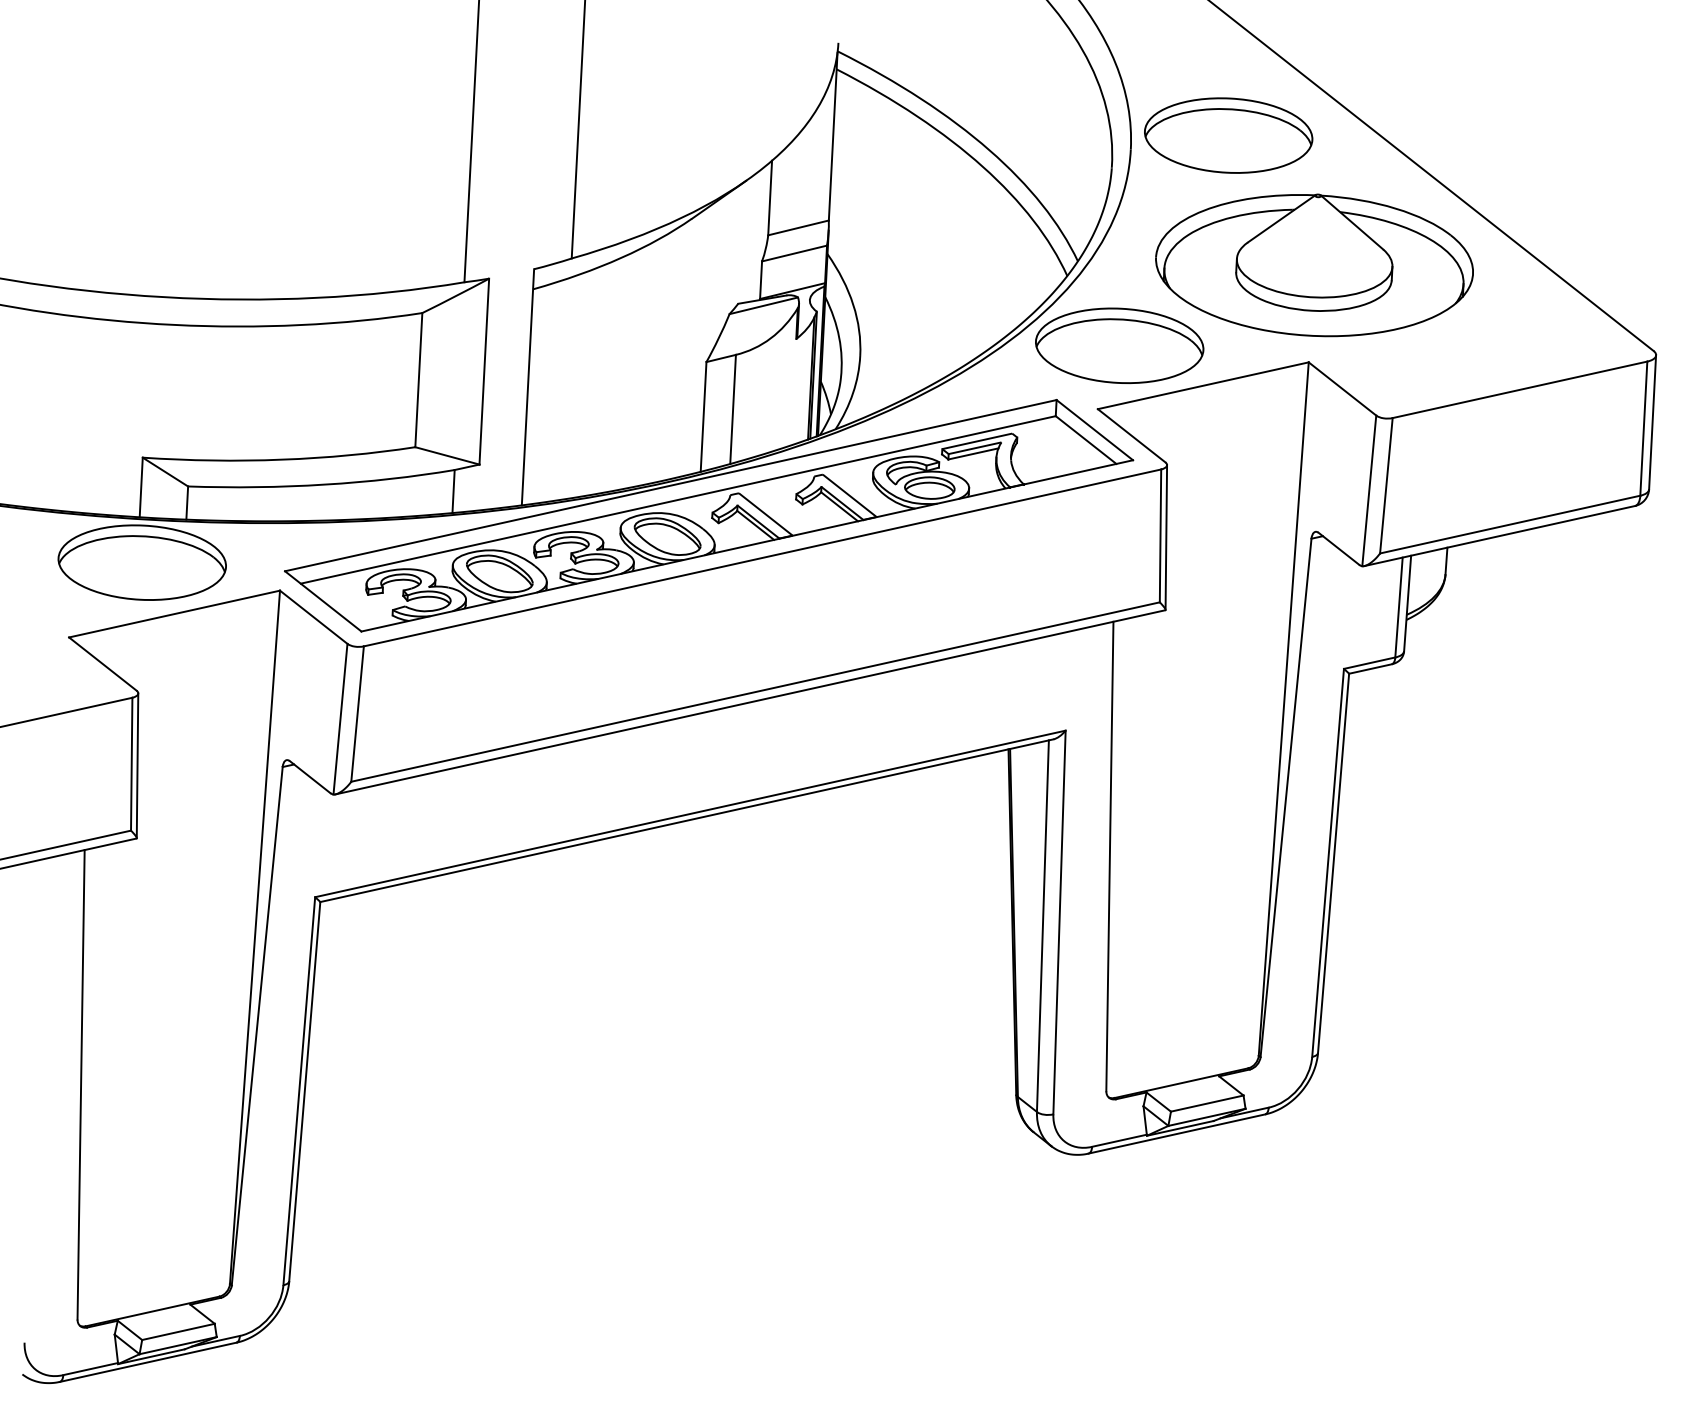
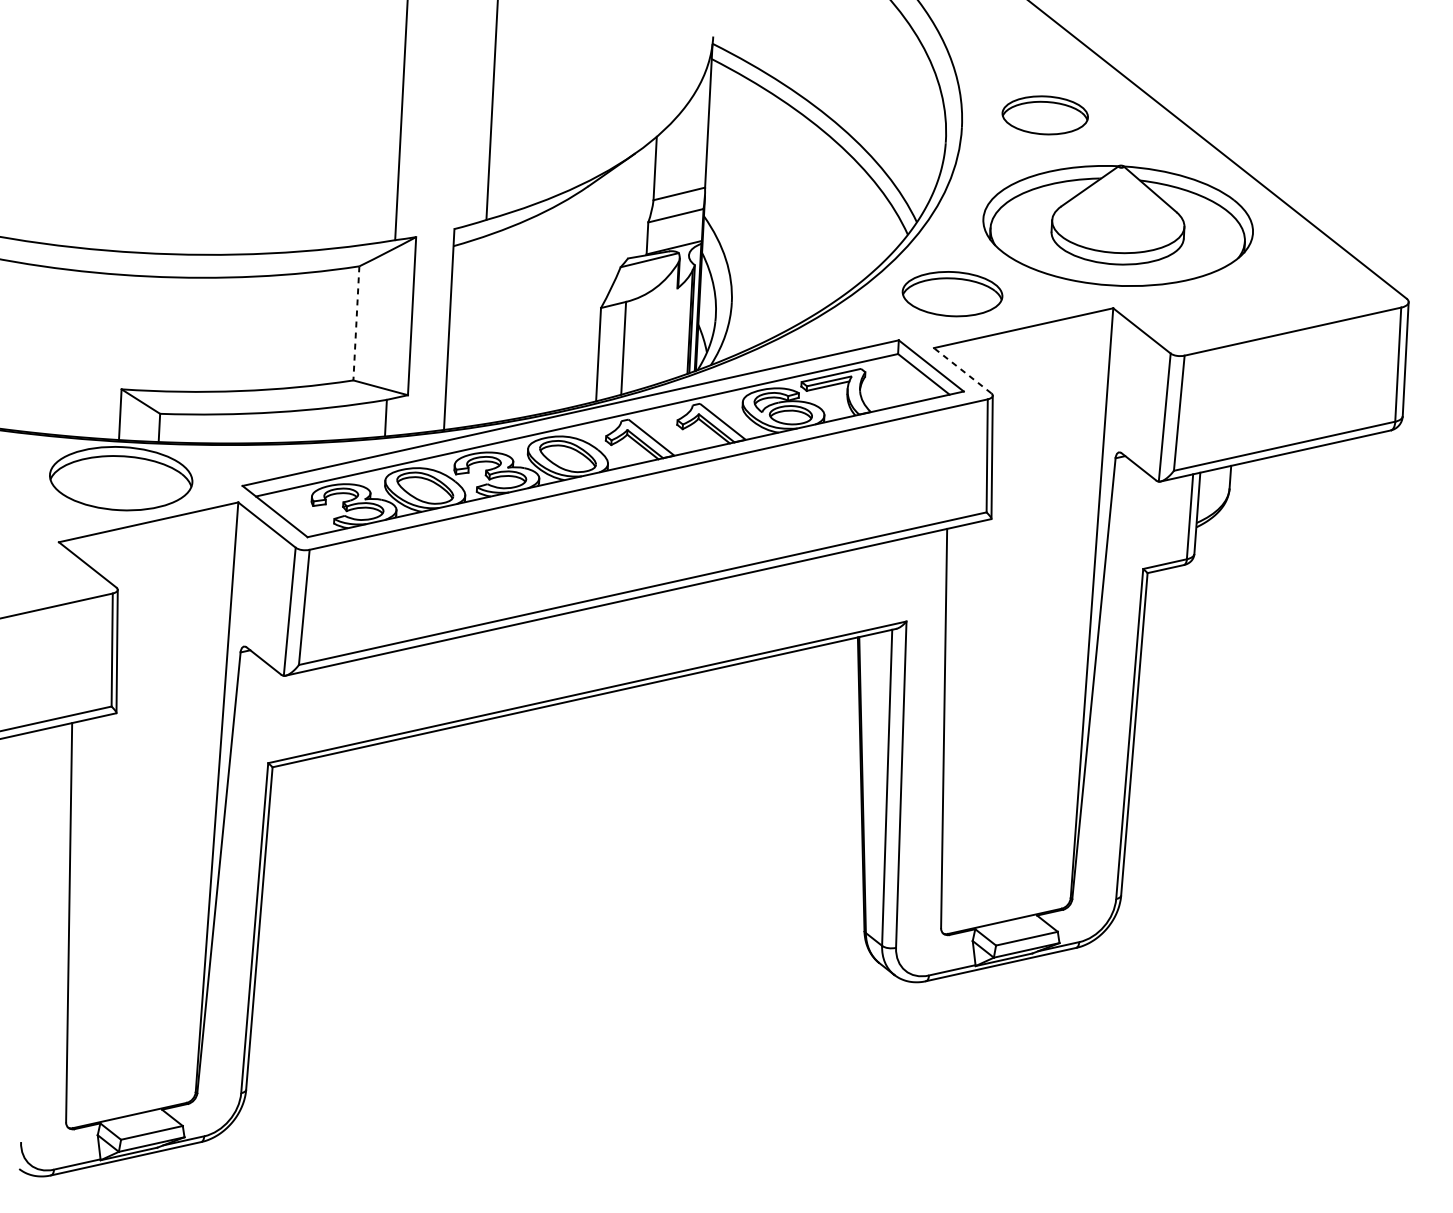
part: (1228, 135) -> (1045, 115), size x0.6
part: (1119, 345) -> (952, 293), size x0.7
line: (418, 380) -> (356, 323), solid -> dashed
line: (1131, 435) -> (962, 370), solid -> dashed

